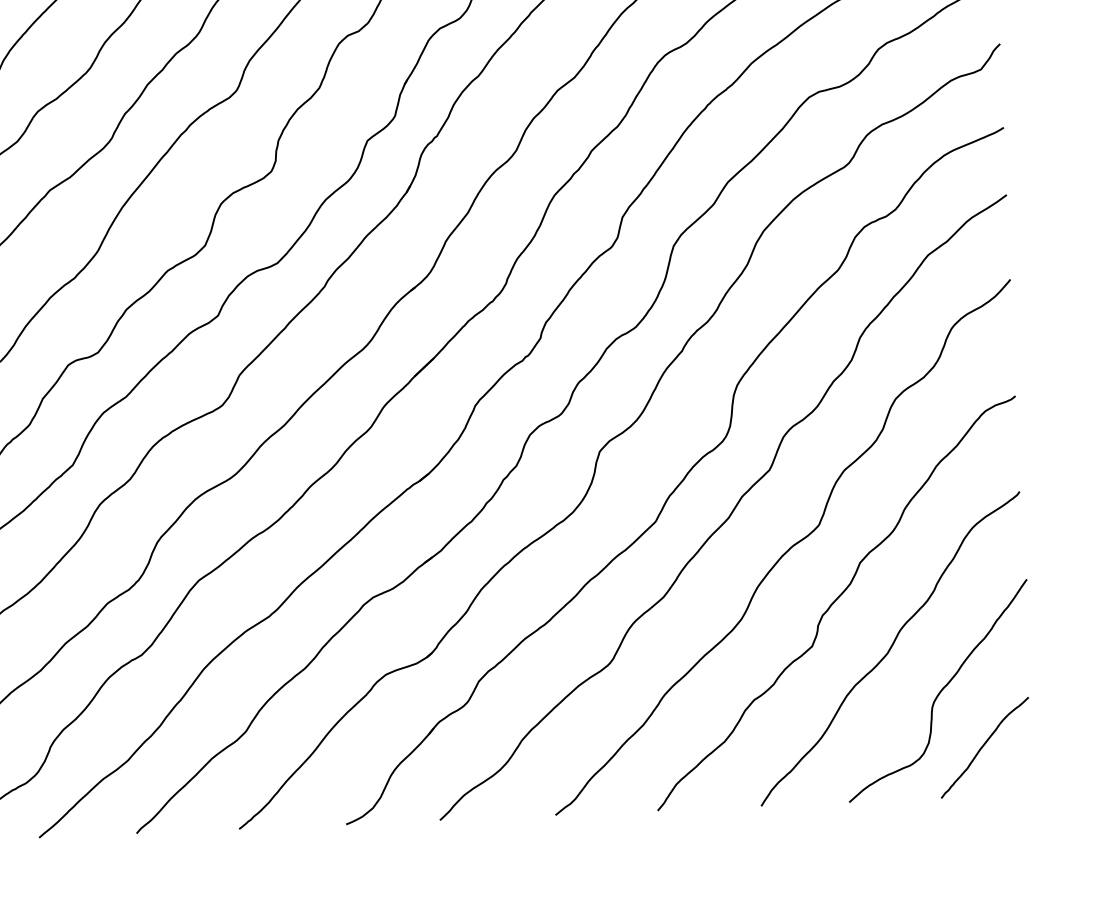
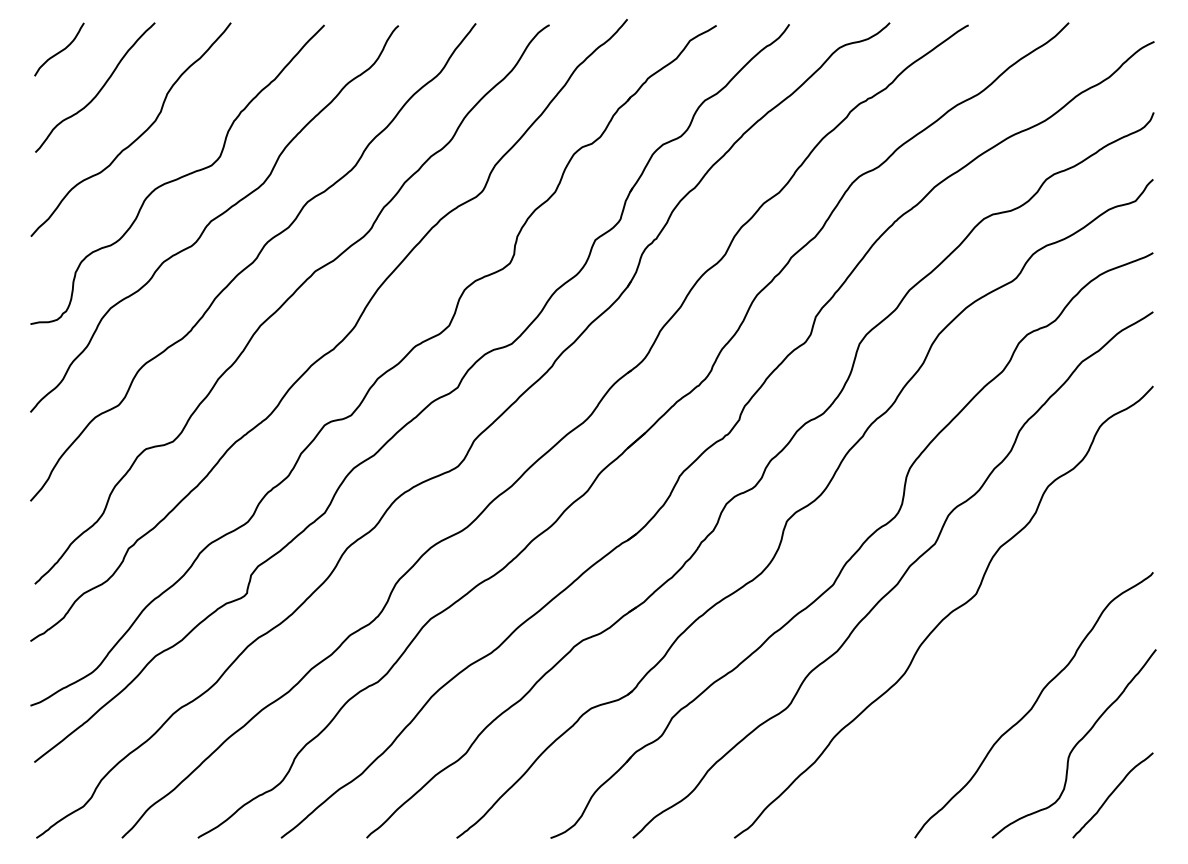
curve: (835, 602) -> (987, 662), removed

